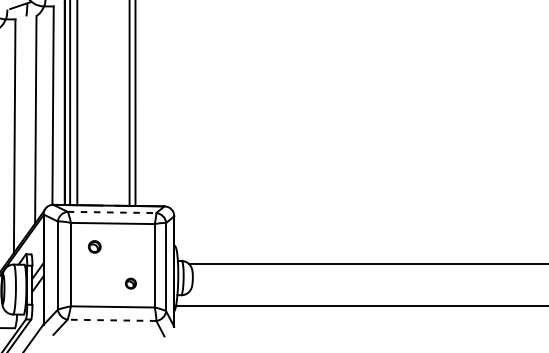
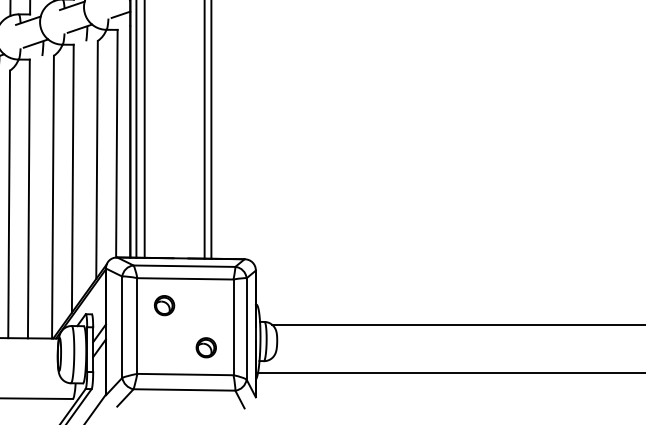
line: (112, 212) -> (184, 266), dashed -> solid
part: (94, 246) -> (164, 305), size x1.43
part: (130, 283) -> (205, 347), size x1.67
line: (112, 319) -> (184, 389), dashed -> solid

